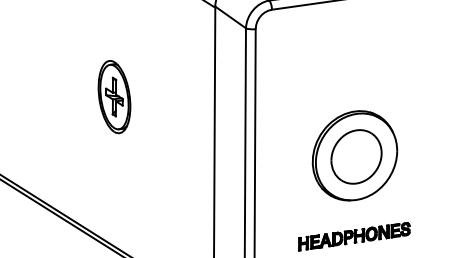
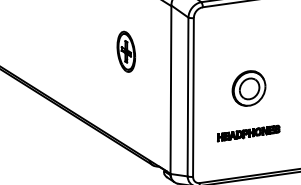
part: (114, 96) -> (126, 51), moved
part: (354, 155) -> (248, 88), size x0.7

